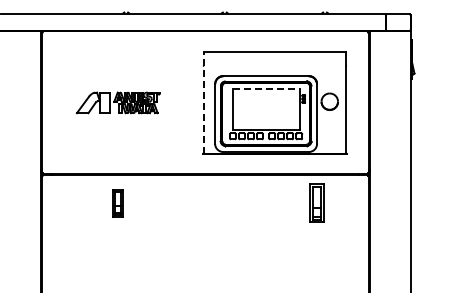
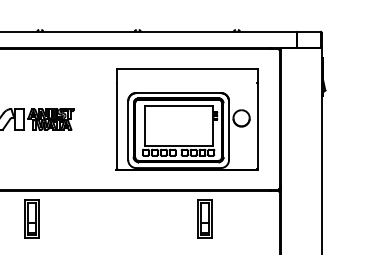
line: (266, 88) -> (179, 105), dashed -> solid
line: (203, 102) -> (116, 119), dashed -> solid
part: (117, 202) -> (31, 218), size x1.43
part: (316, 202) -> (204, 218), moved

